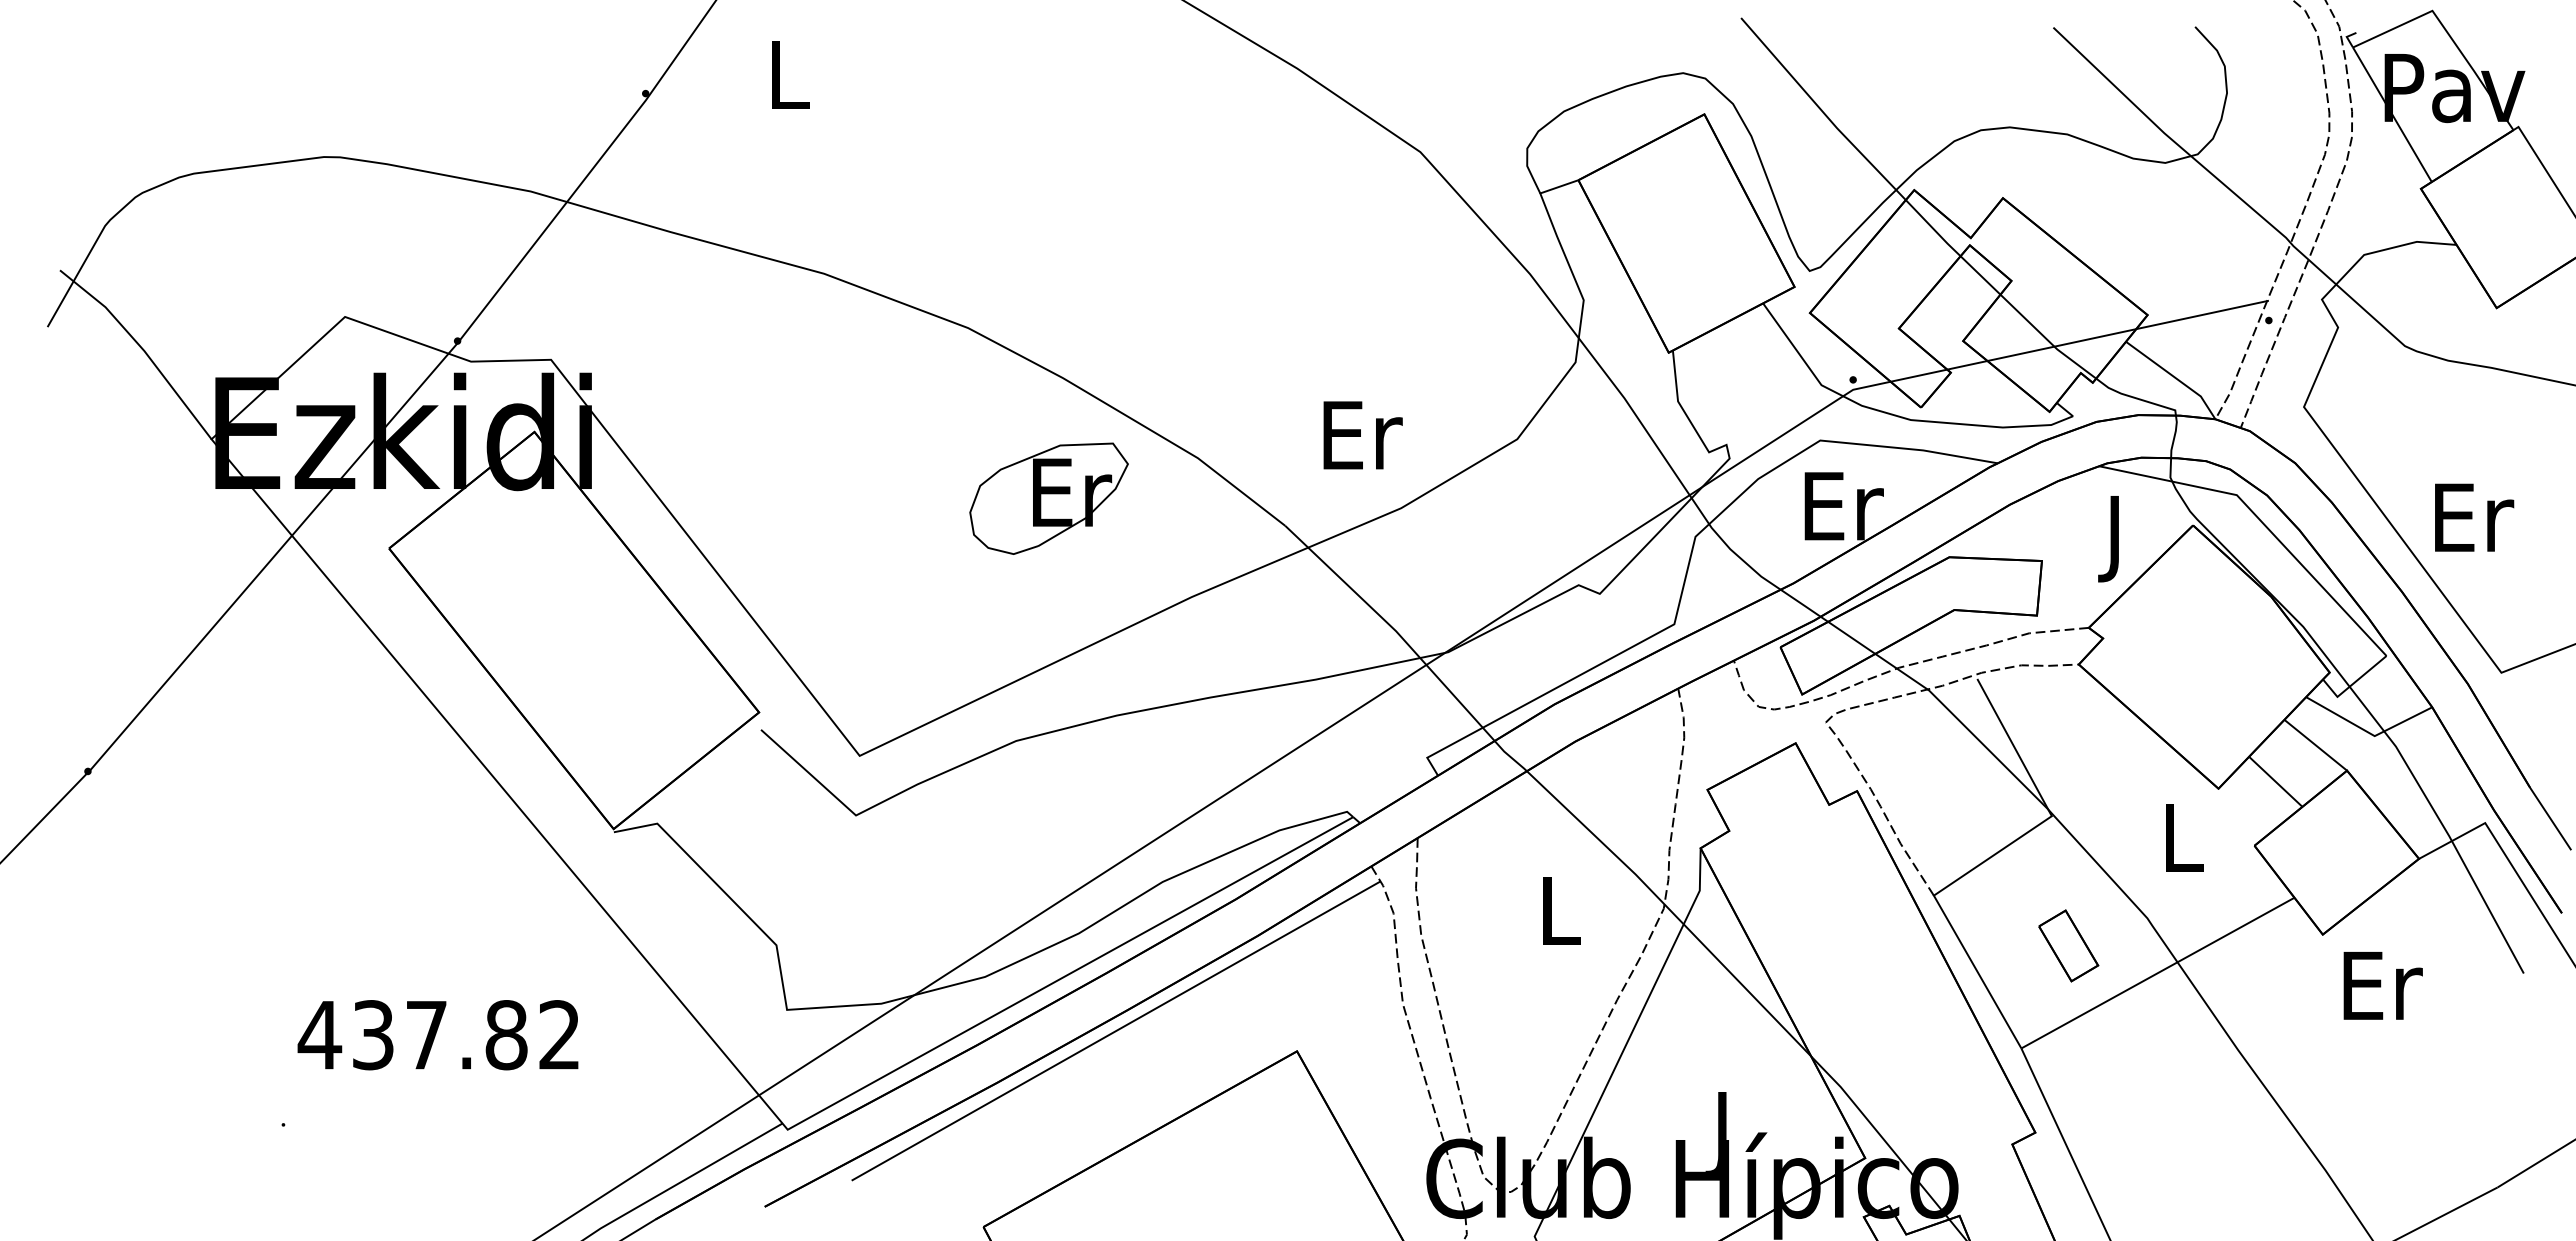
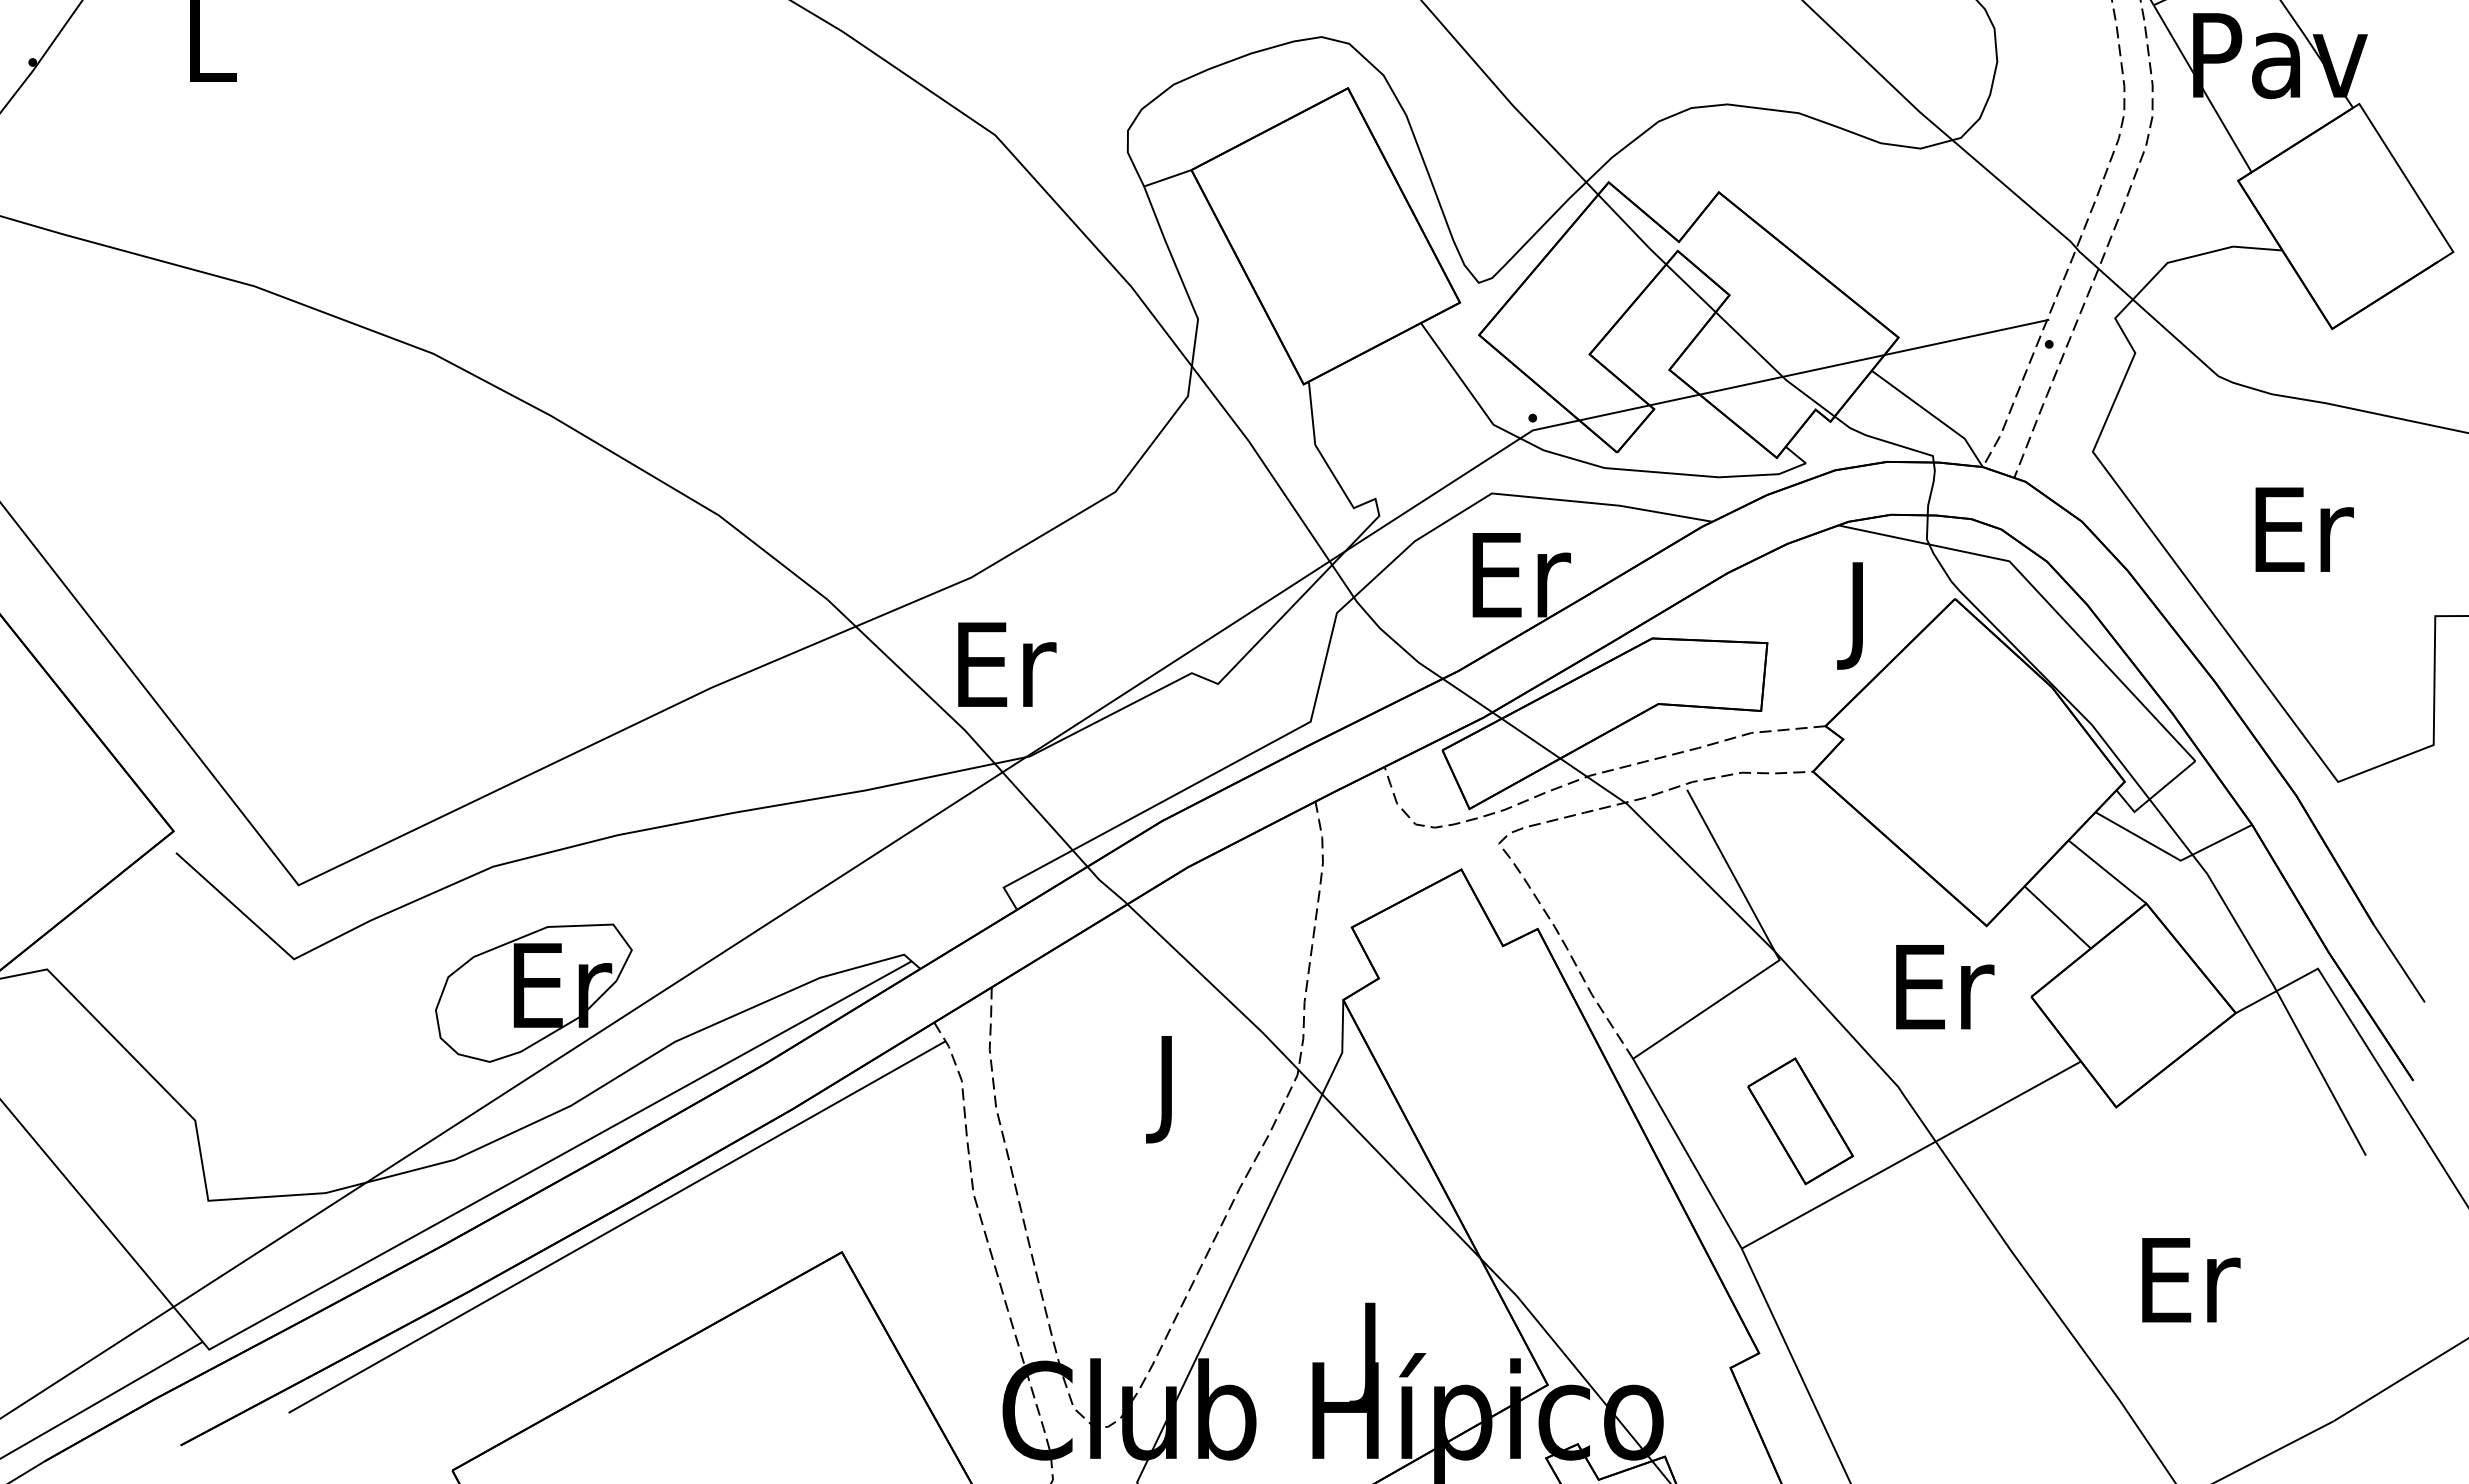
text: (1362, 435) -> (1006, 664), moved
part: (1048, 498) -> (533, 992), moved
text: (2474, 517) -> (2304, 529), moved
text: (2184, 837) -> (1944, 986), L -> Er
text: (1560, 920) -> (1169, 1089), L -> J
part: (2068, 945) -> (1800, 1120), size x1.43
text: (2382, 985) -> (2190, 1279), moved

